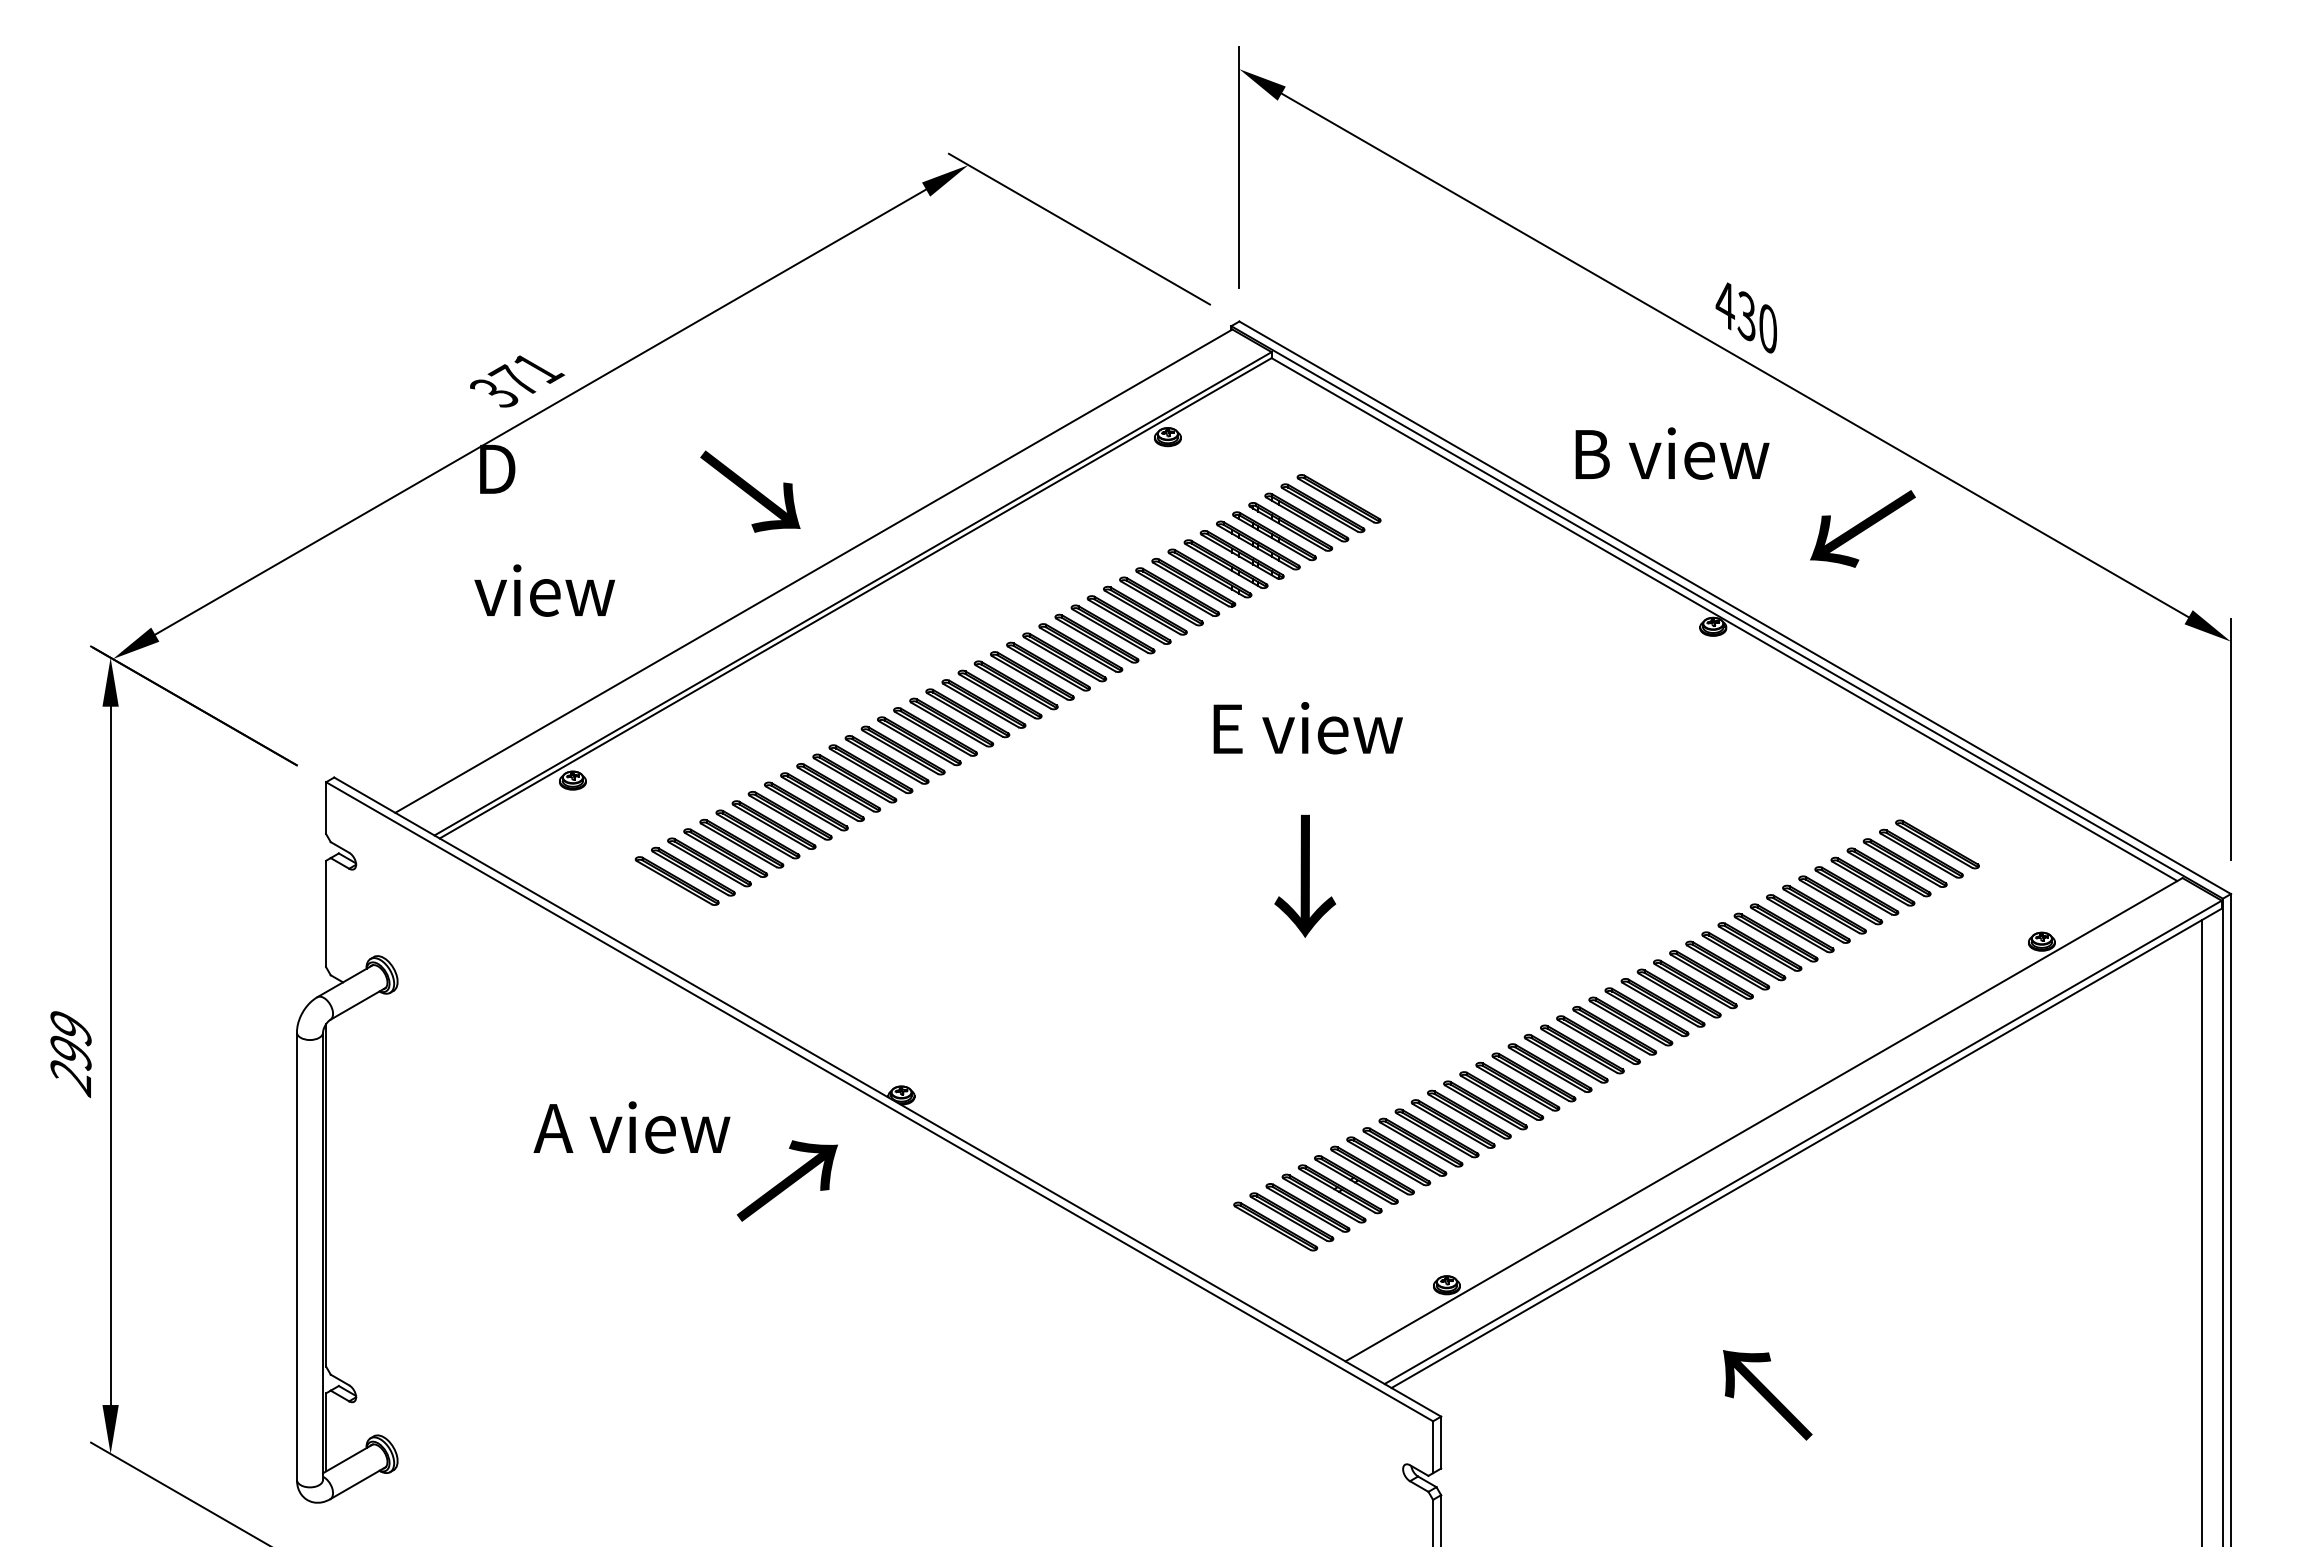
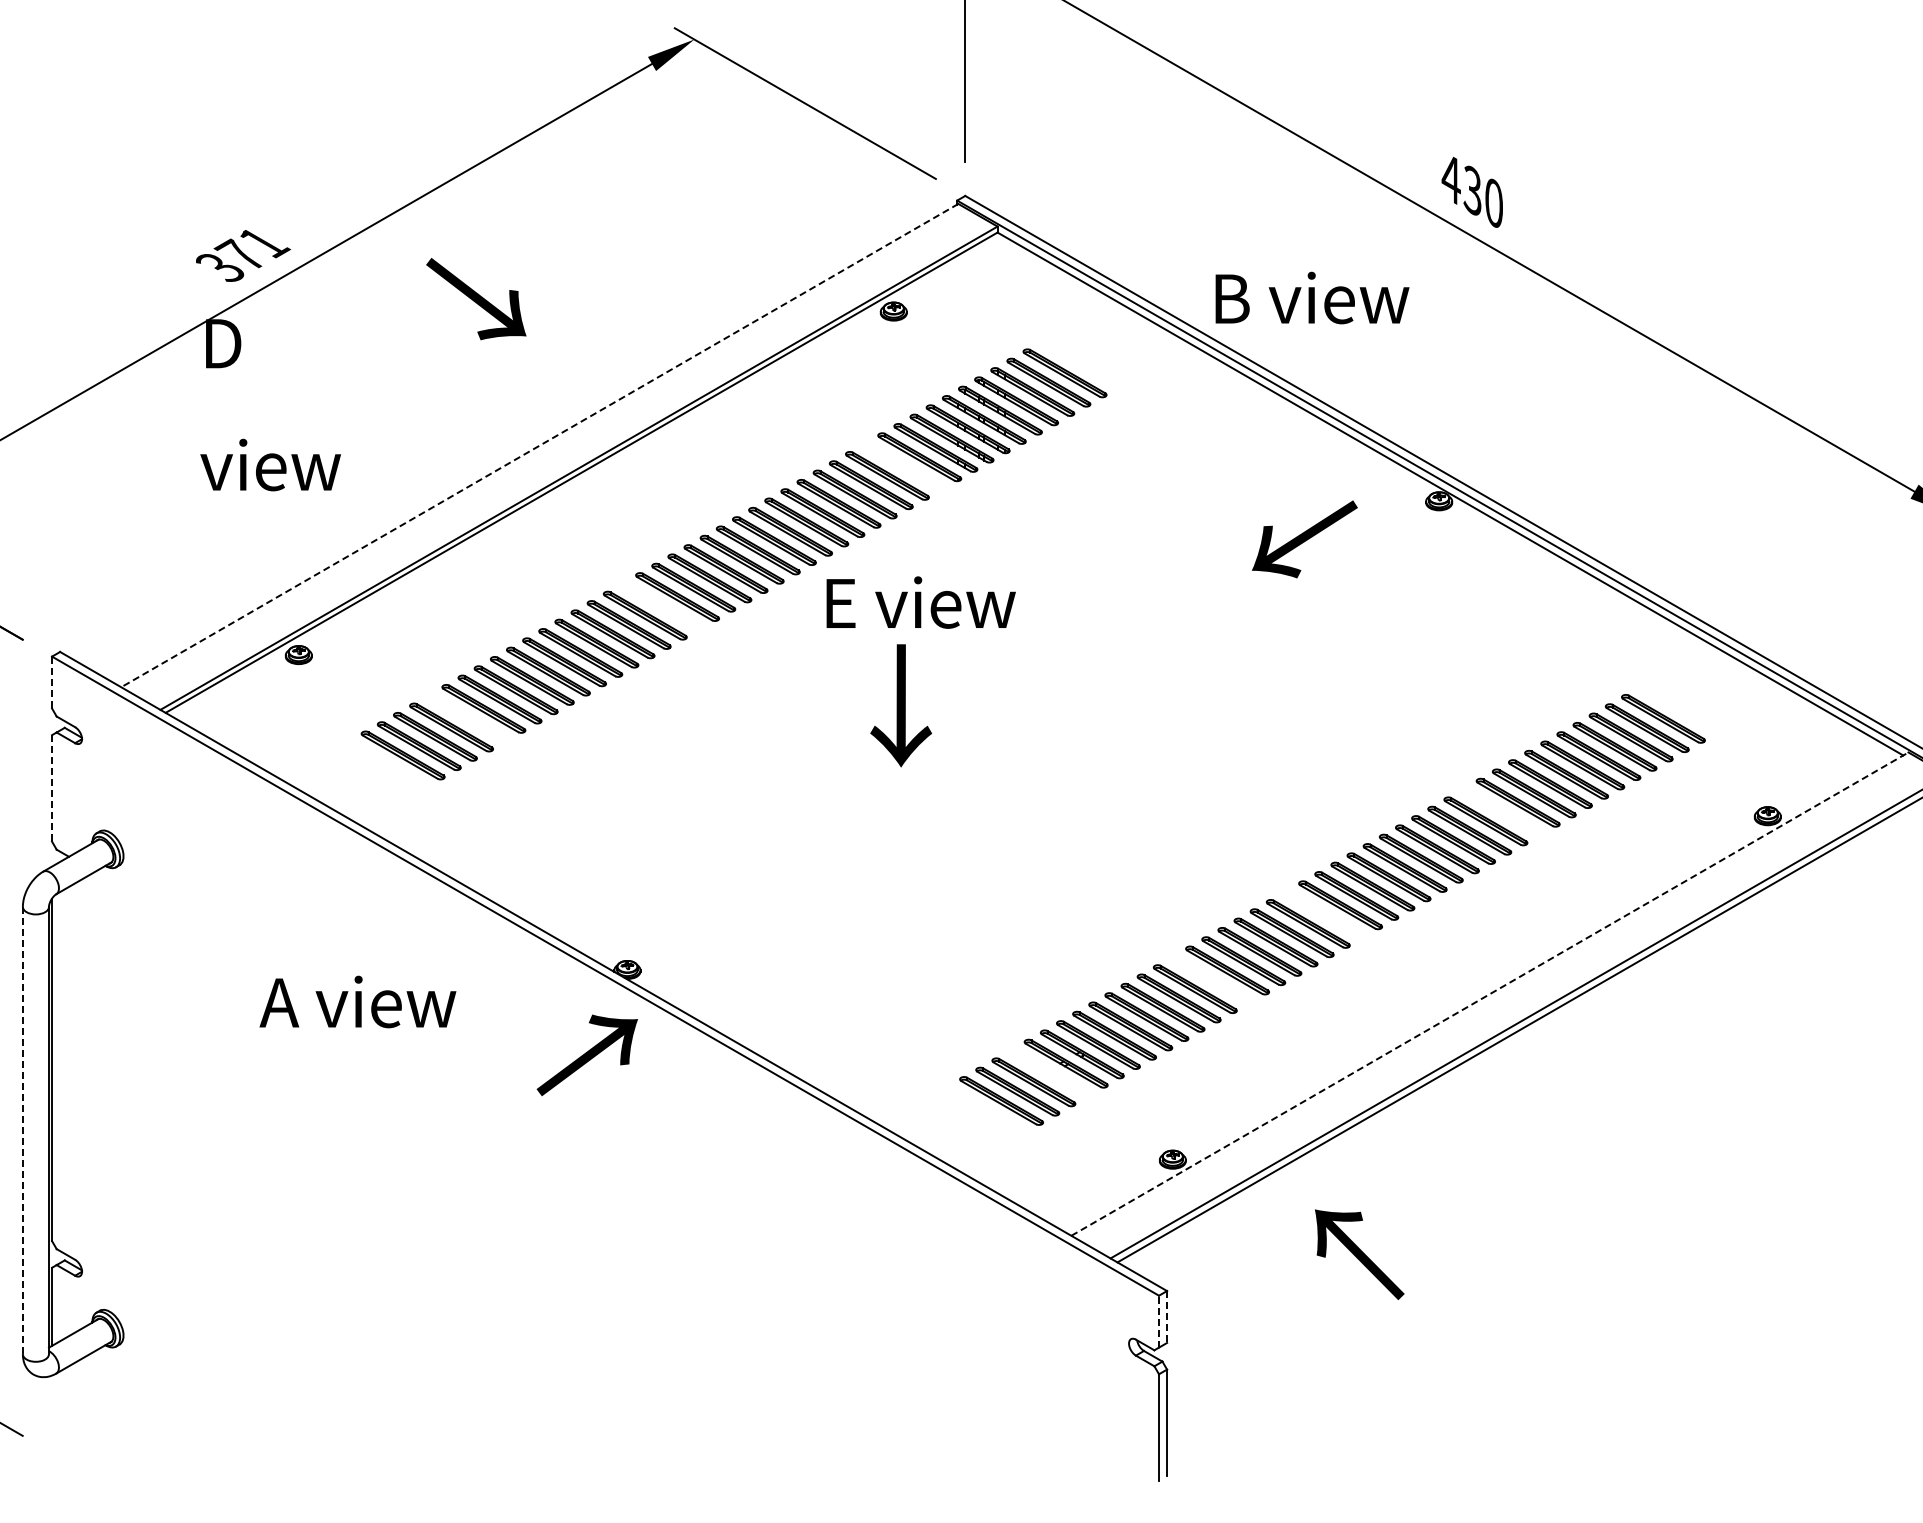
text: (1672, 453) -> (1312, 297), moved
text: (750, 491) -> (476, 298), moved
text: (1862, 528) -> (1304, 538), moved
line: (813, 571) -> (539, 445), solid -> dashed
part: (1177, 591) -> (903, 465), removed
text: (1307, 728) -> (920, 602), moved
part: (935, 731) -> (661, 605), removed
line: (326, 808) -> (52, 682), solid -> dashed
part: (741, 843) -> (467, 717), removed
text: (1305, 875) -> (901, 704), moved
line: (326, 914) -> (52, 788), solid -> dashed
part: (1775, 937) -> (1501, 811), removed
part: (1598, 1039) -> (1324, 913), removed
part: (1485, 1105) -> (1211, 979), removed
line: (1764, 1119) -> (1490, 993), solid -> dashed
text: (786, 1180) -> (586, 1054), moved
part: (1323, 1198) -> (1049, 1072), removed
line: (296, 1256) -> (22, 1130), solid -> dashed
text: (1767, 1395) -> (1359, 1254), moved
line: (1441, 1442) -> (1167, 1316), solid -> dashed
line: (1433, 1447) -> (1159, 1321), solid -> dashed

